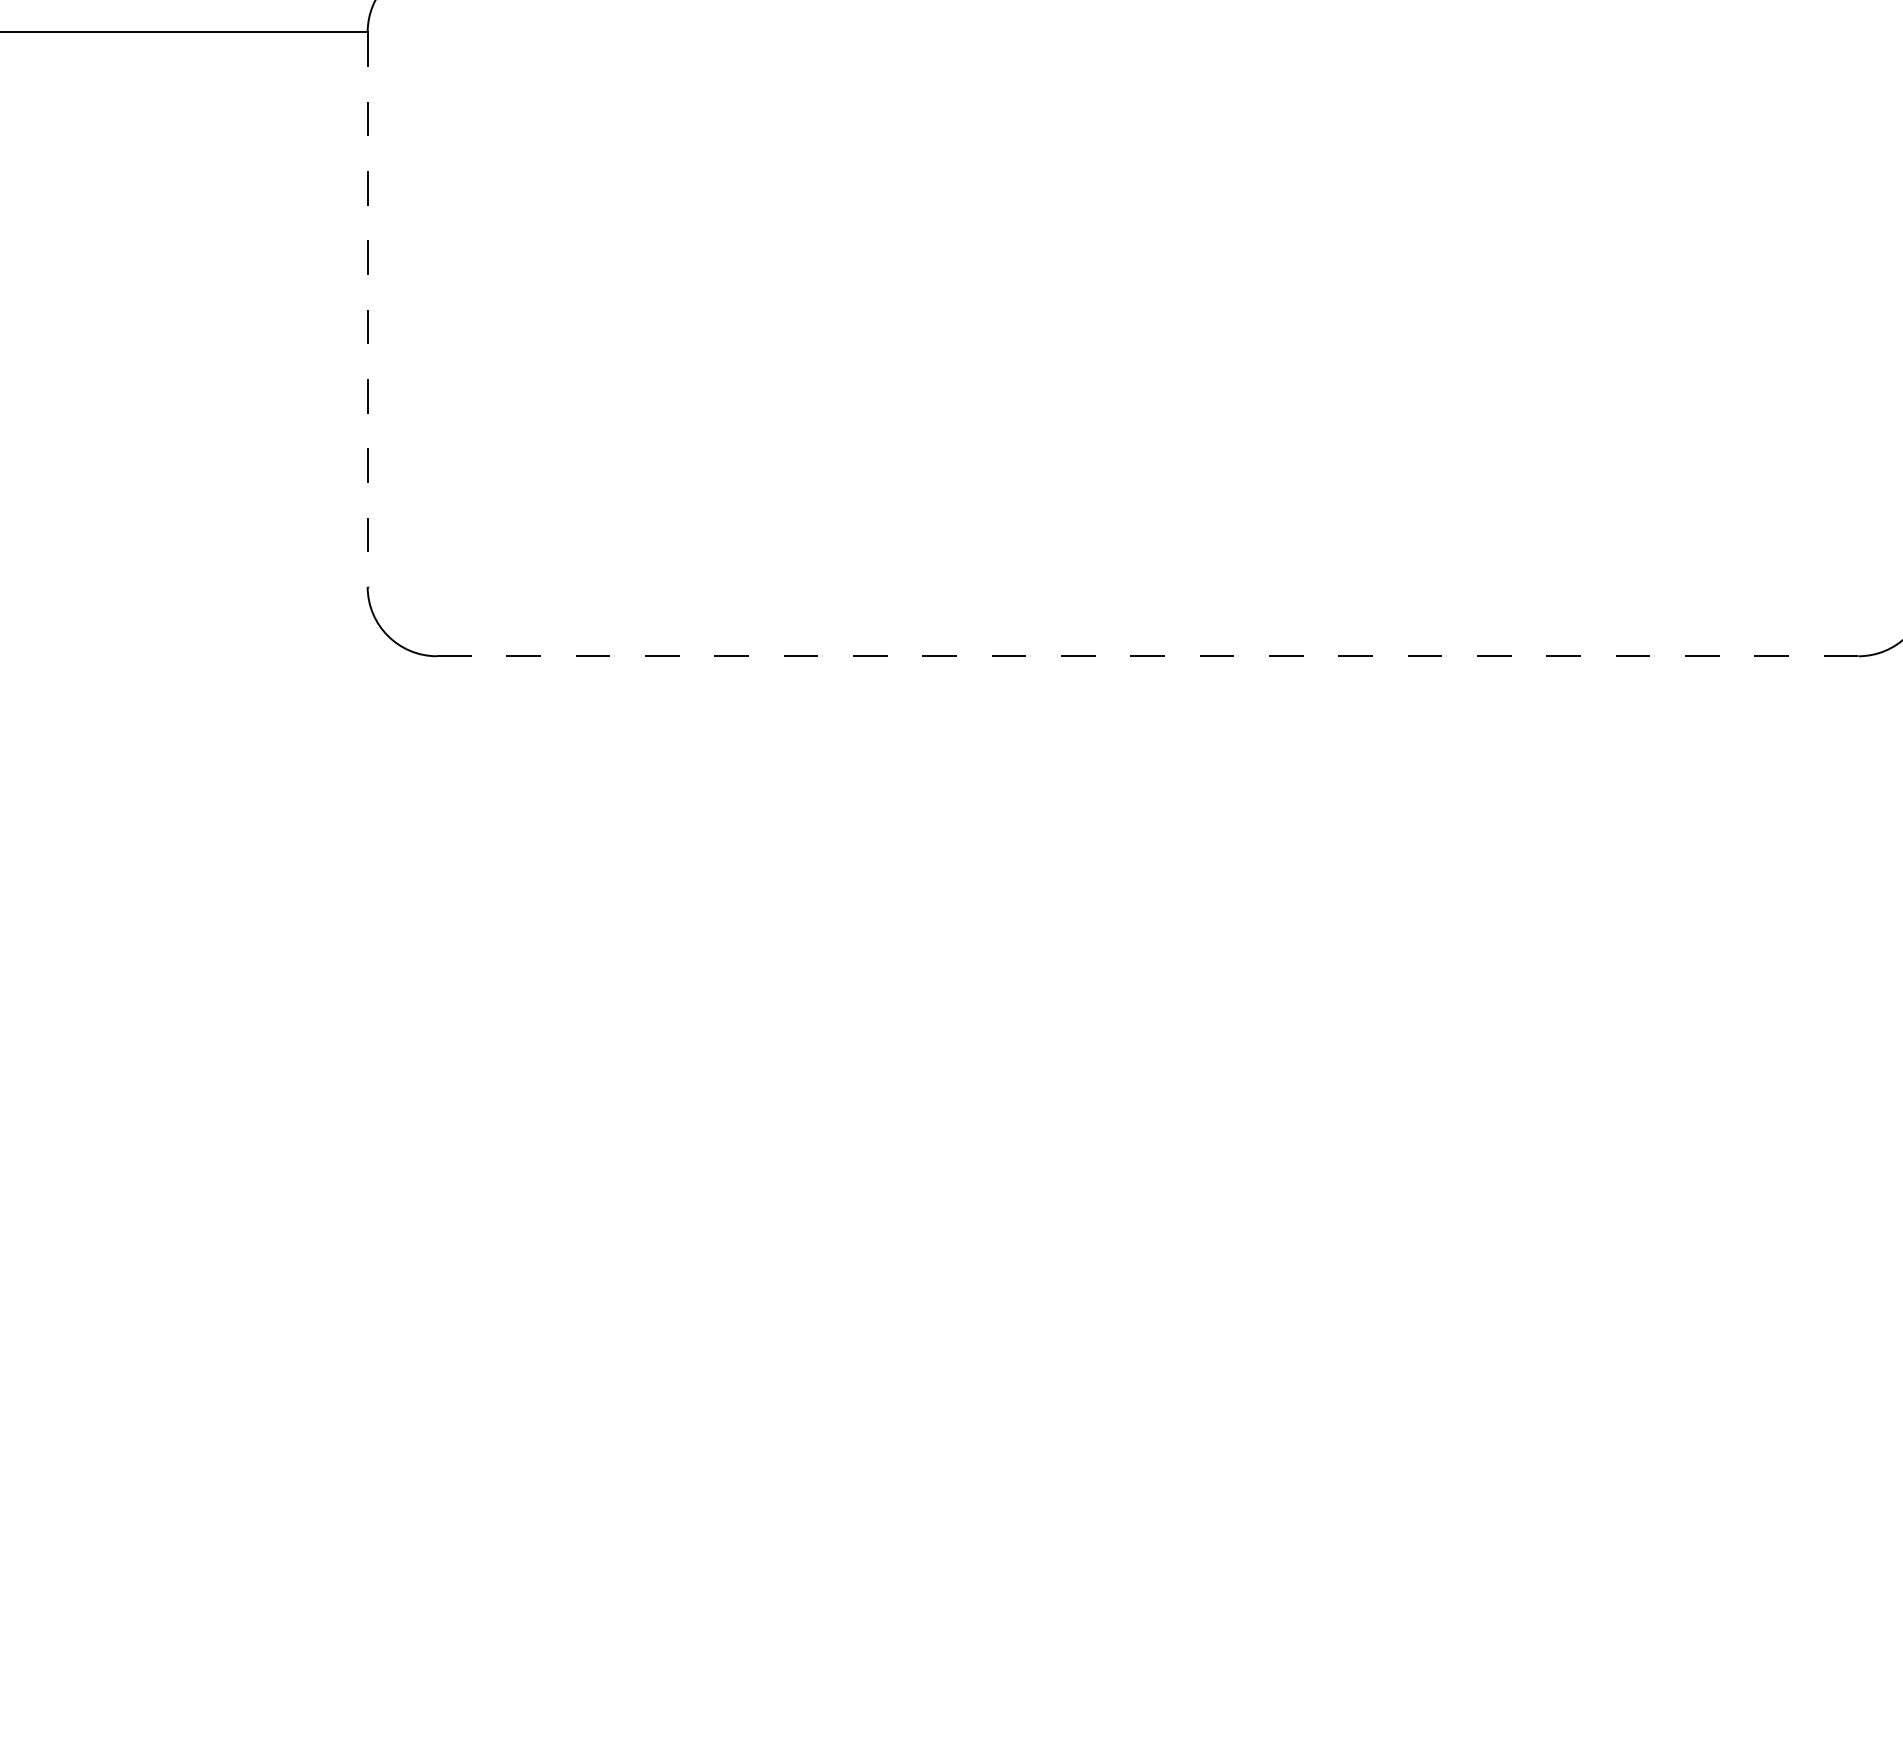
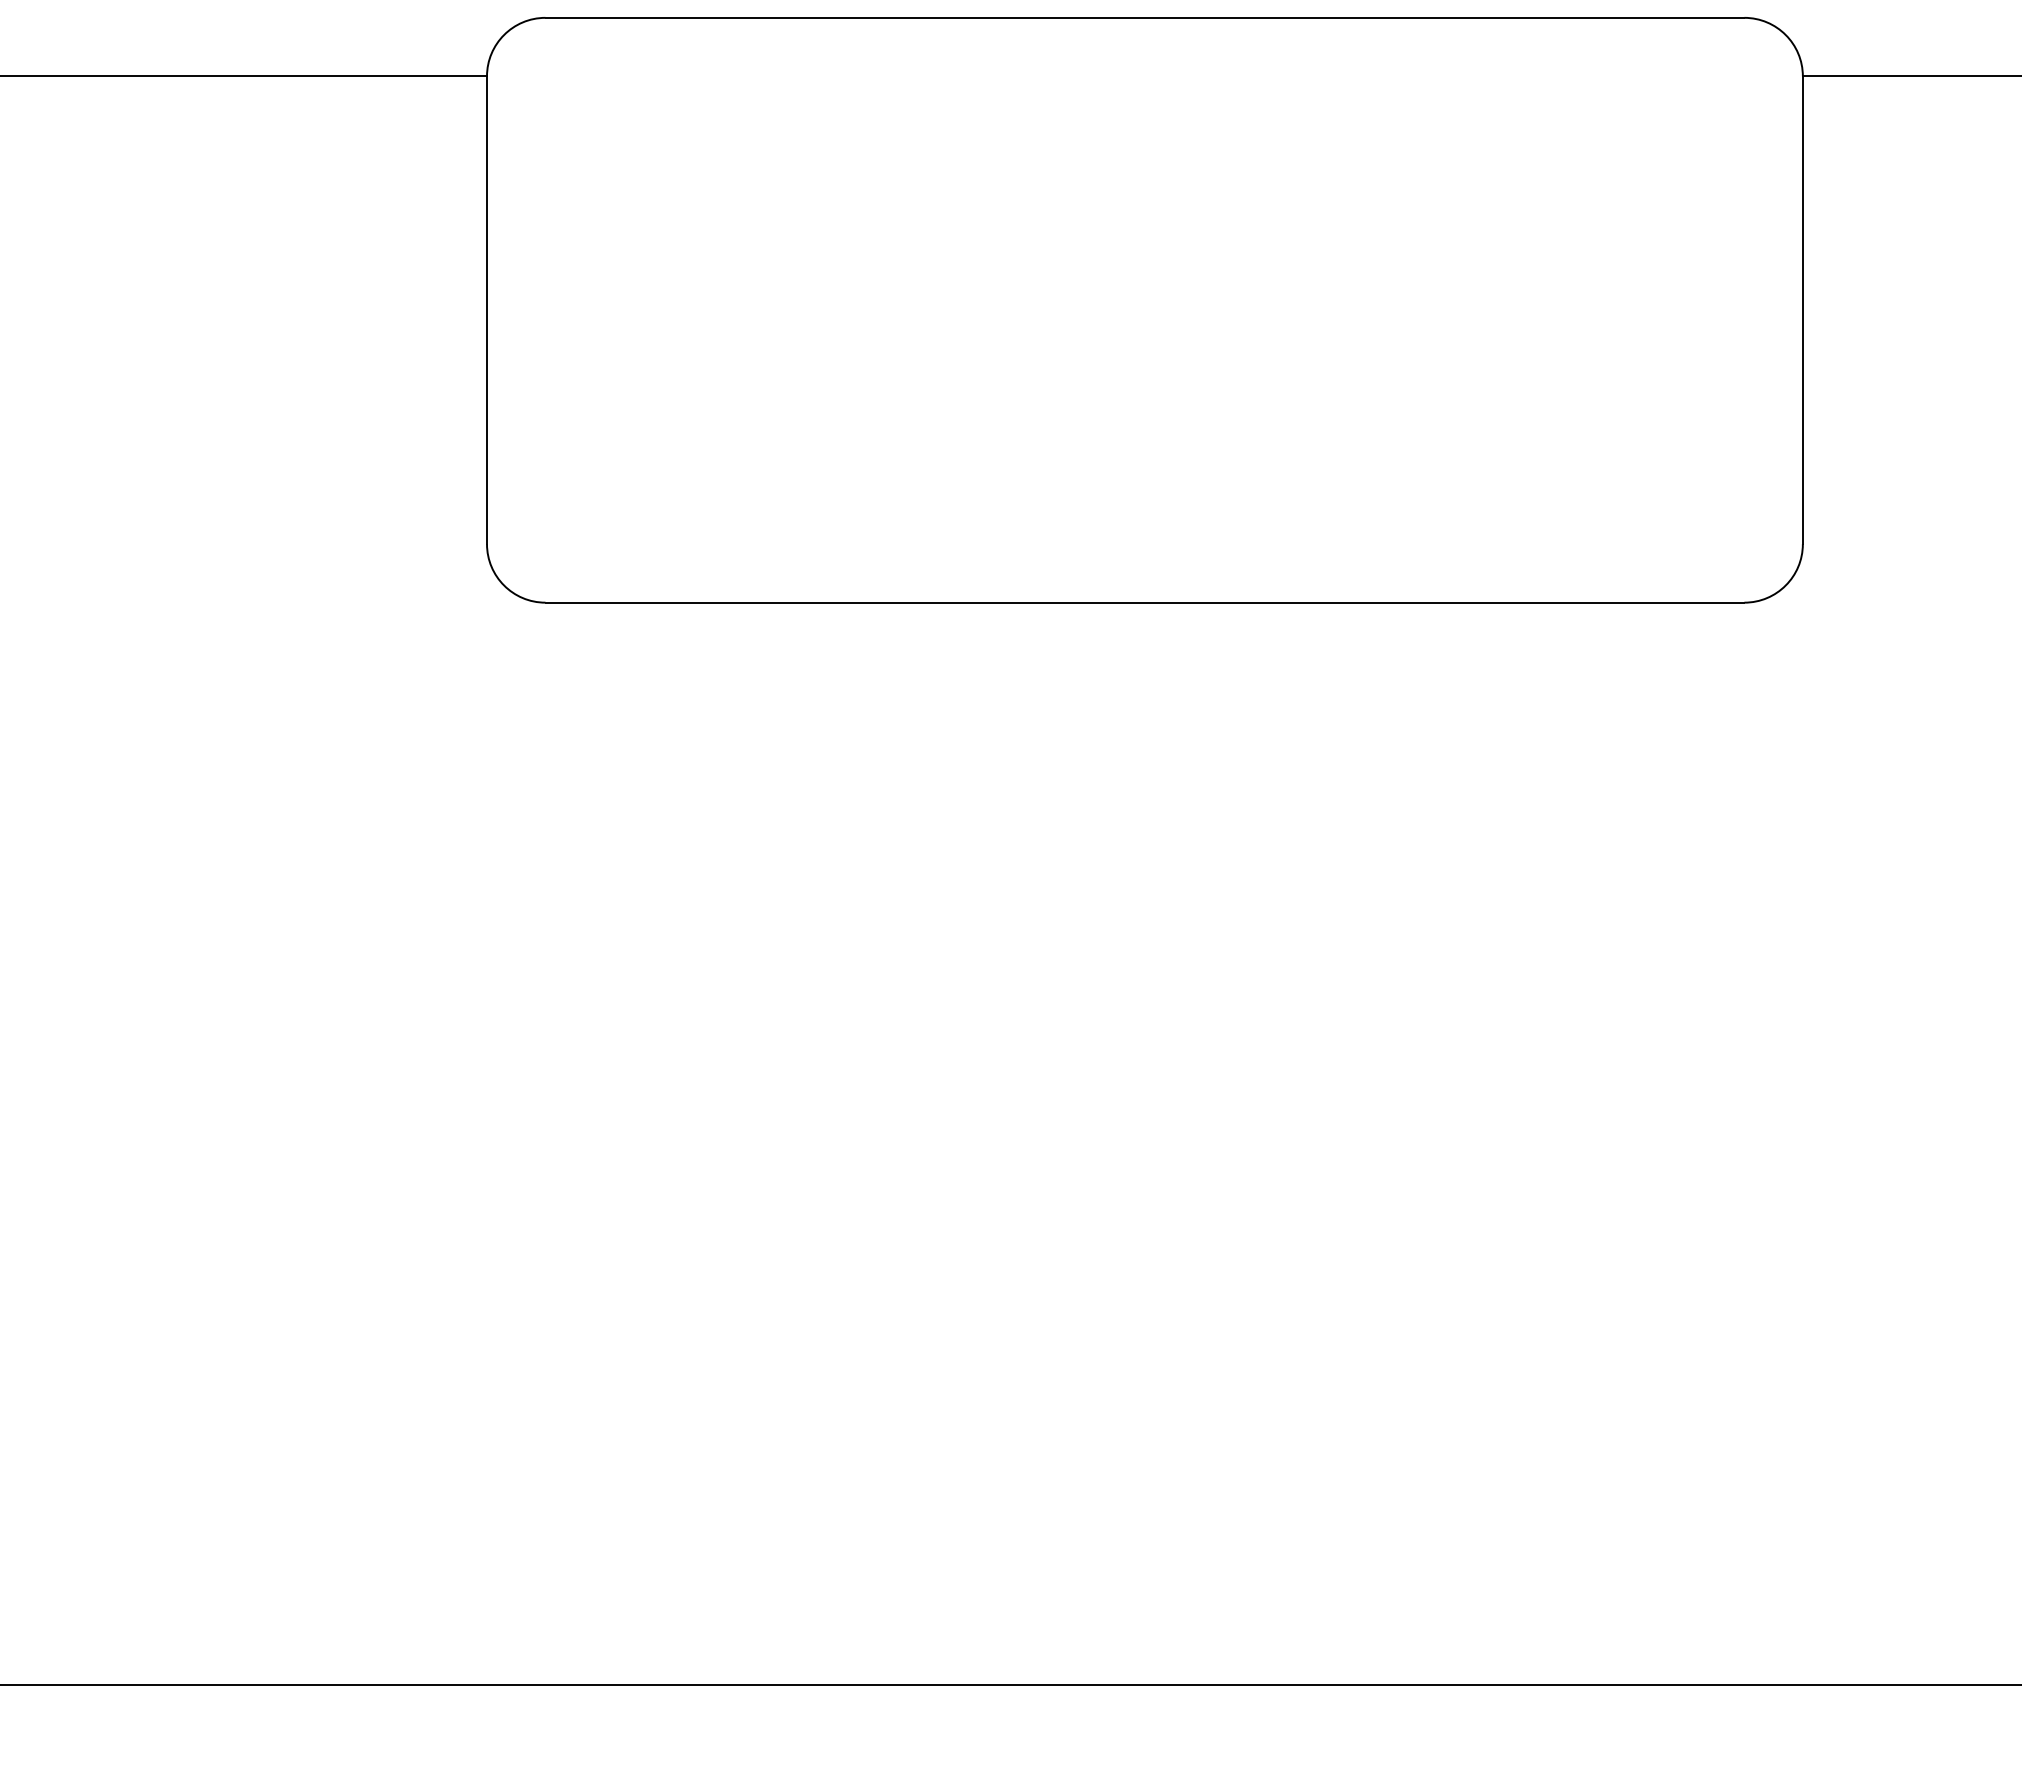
line: (368, 309) -> (487, 310), dashed -> solid
line: (1148, 656) -> (1145, 602), dashed -> solid

